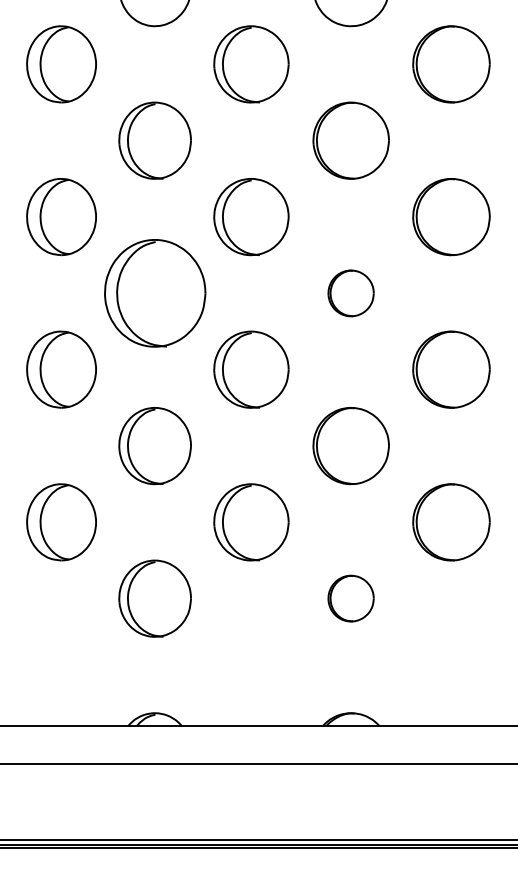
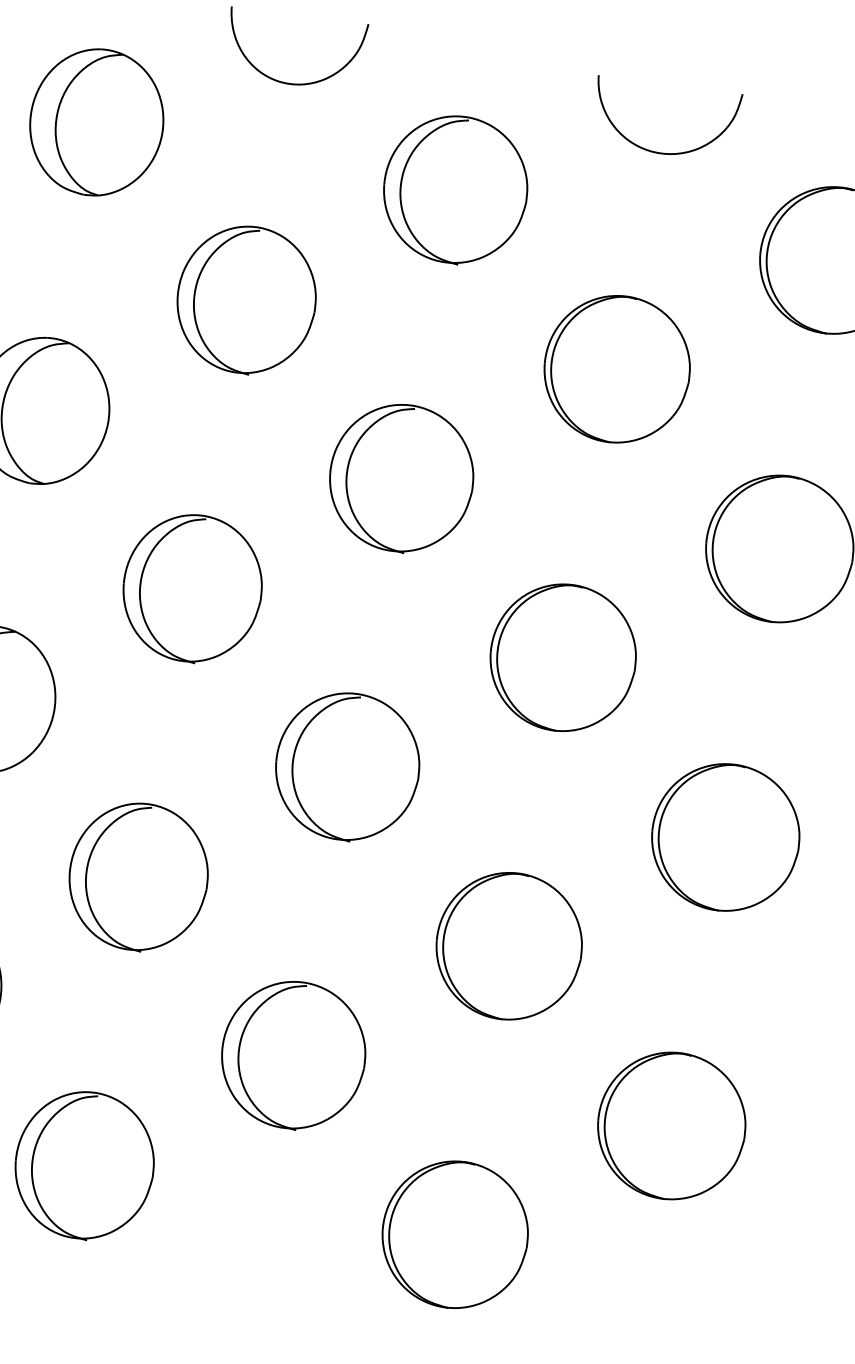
part: (154, 293) -> (191, 588), size x0.71
part: (350, 293) -> (561, 657), size x1.67
part: (350, 598) -> (453, 1234), size x1.67

